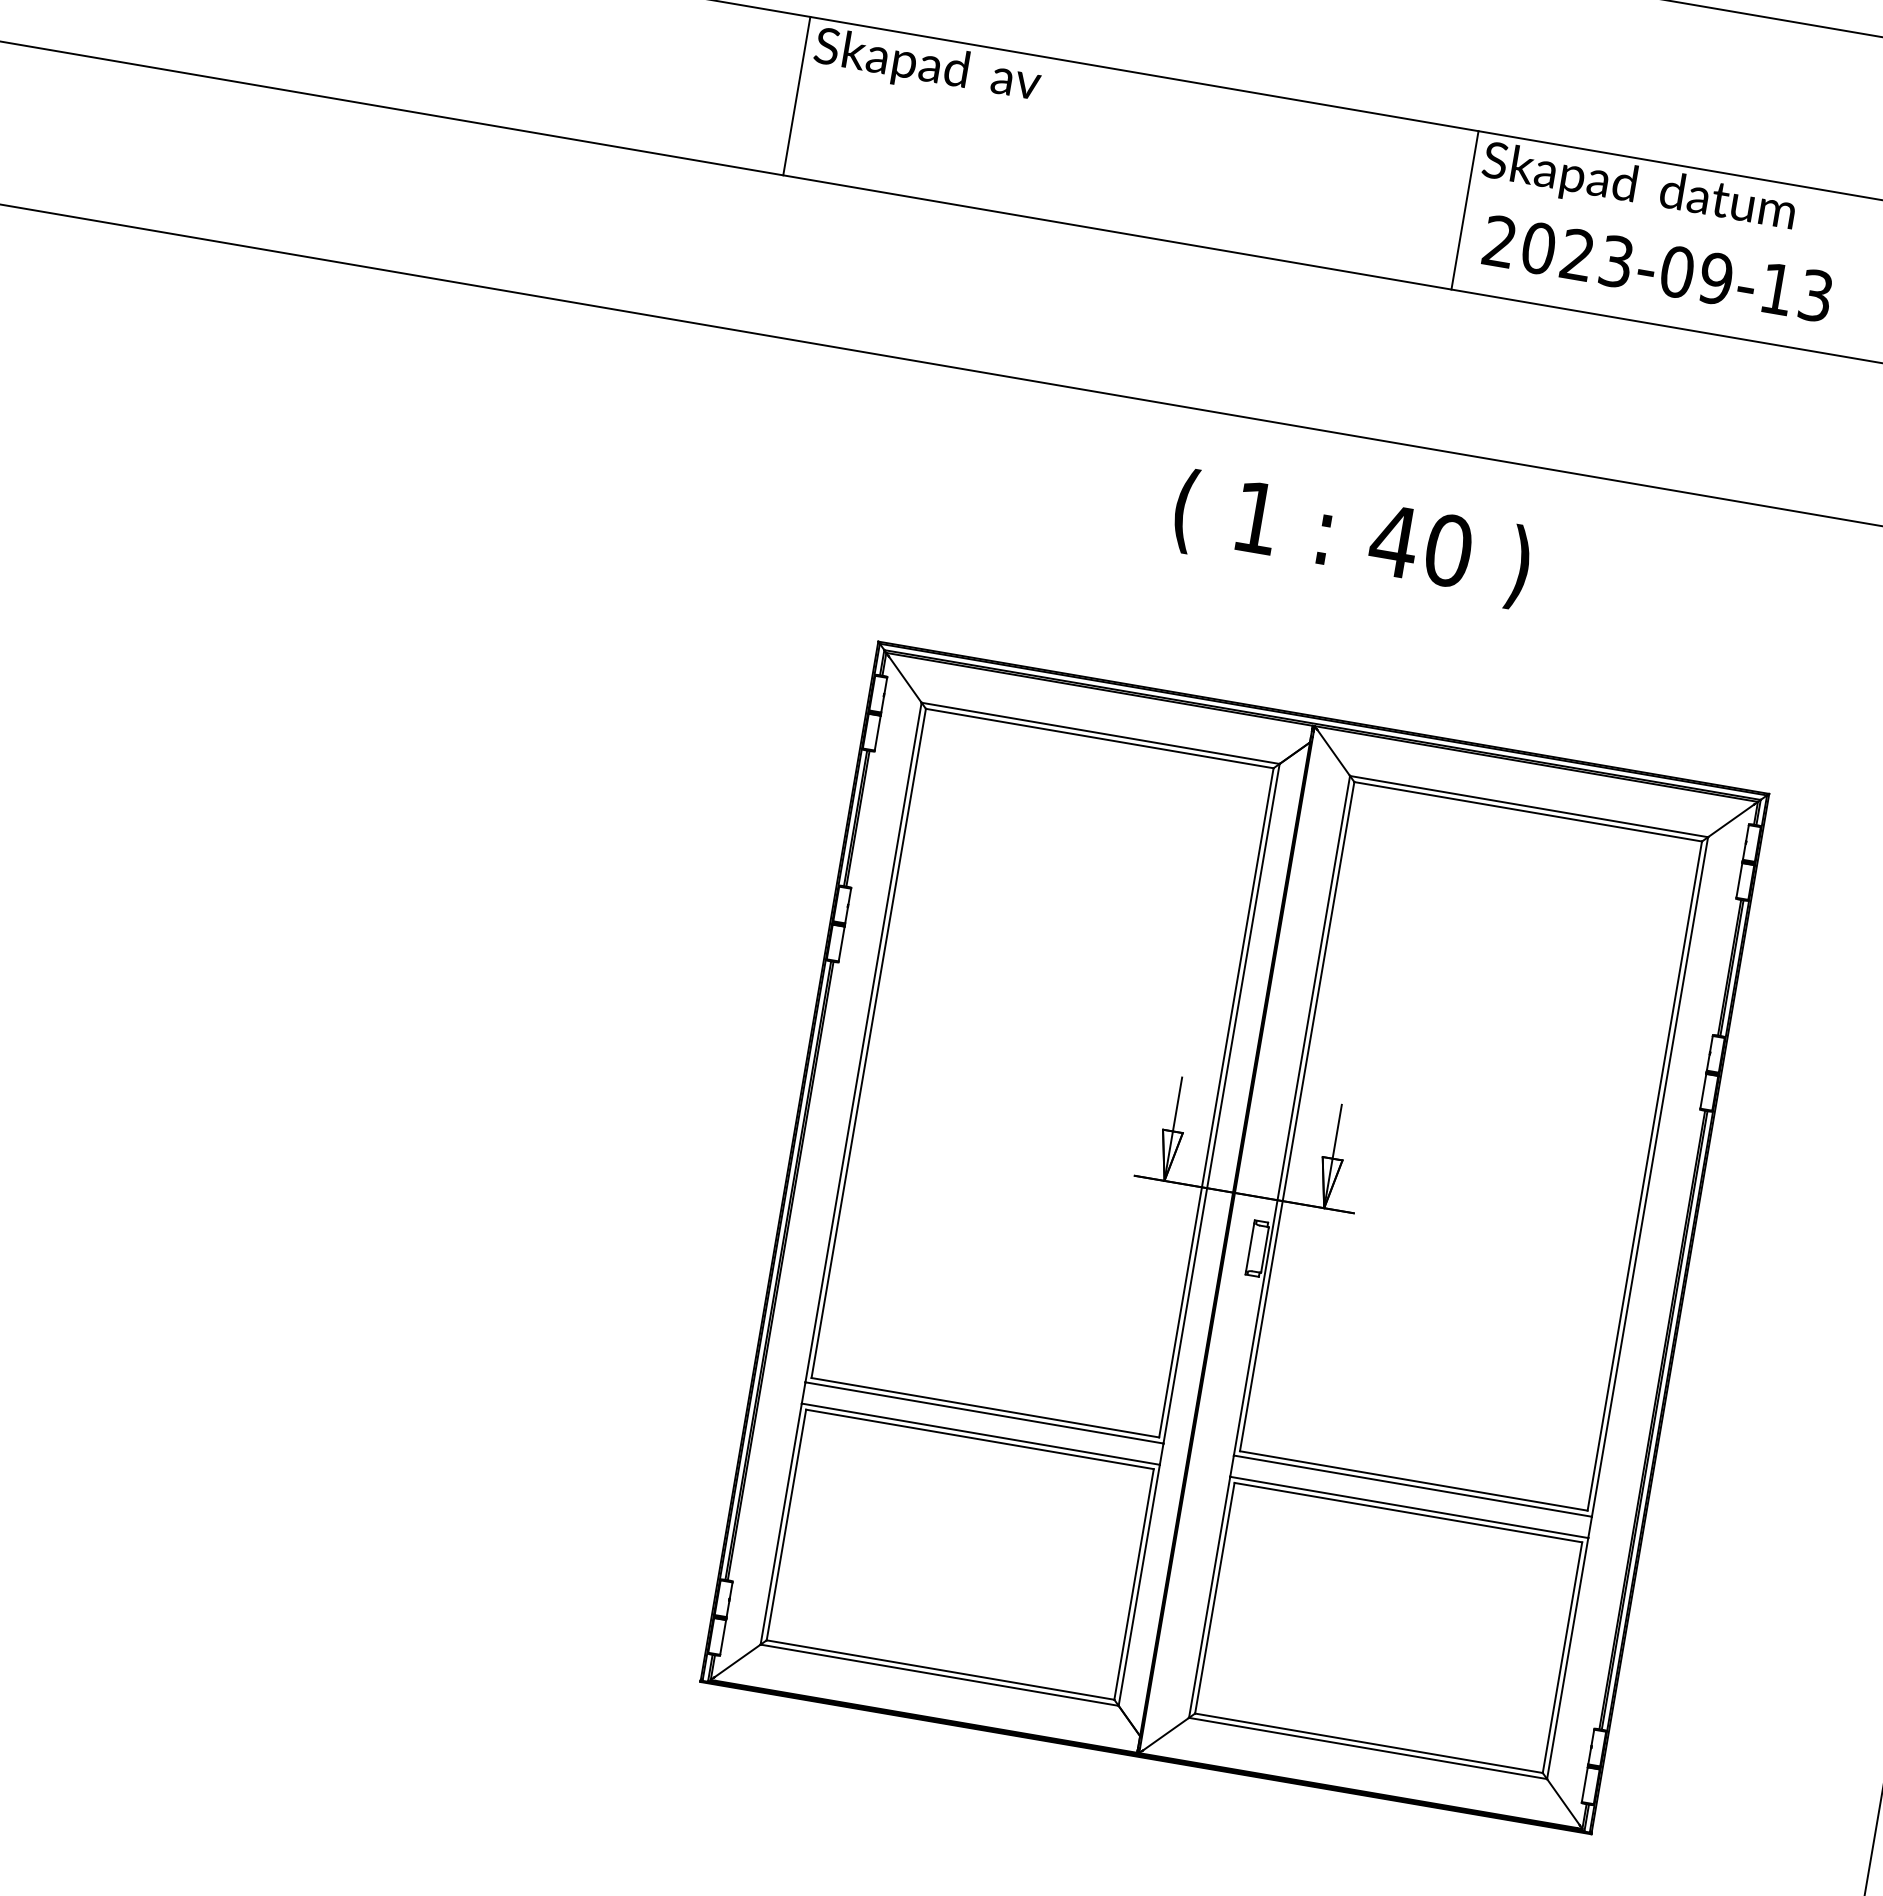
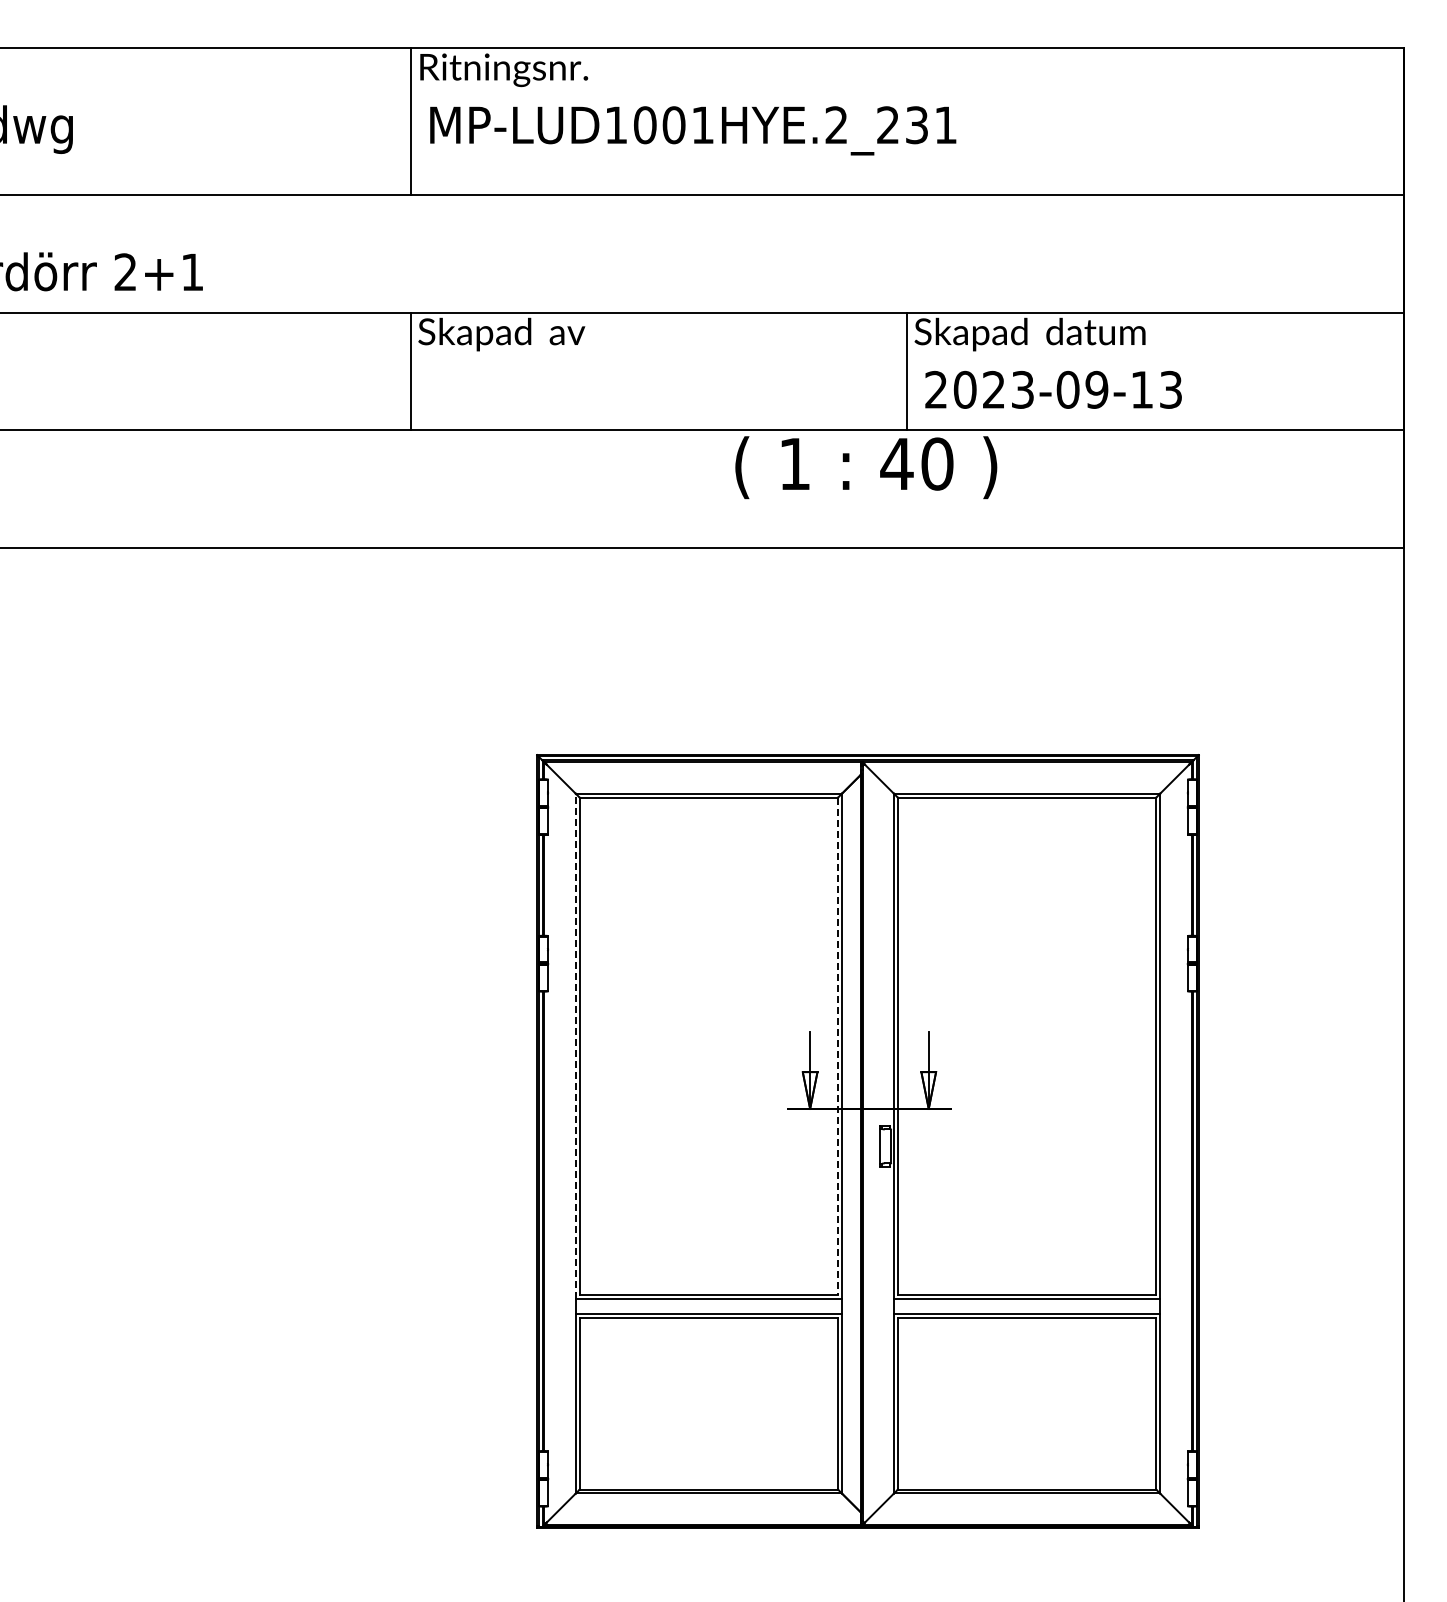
text: (1352, 538) -> (866, 467), moved
line: (863, 1041) -> (575, 1045), solid -> dashed
line: (1215, 1103) -> (837, 1046), solid -> dashed

